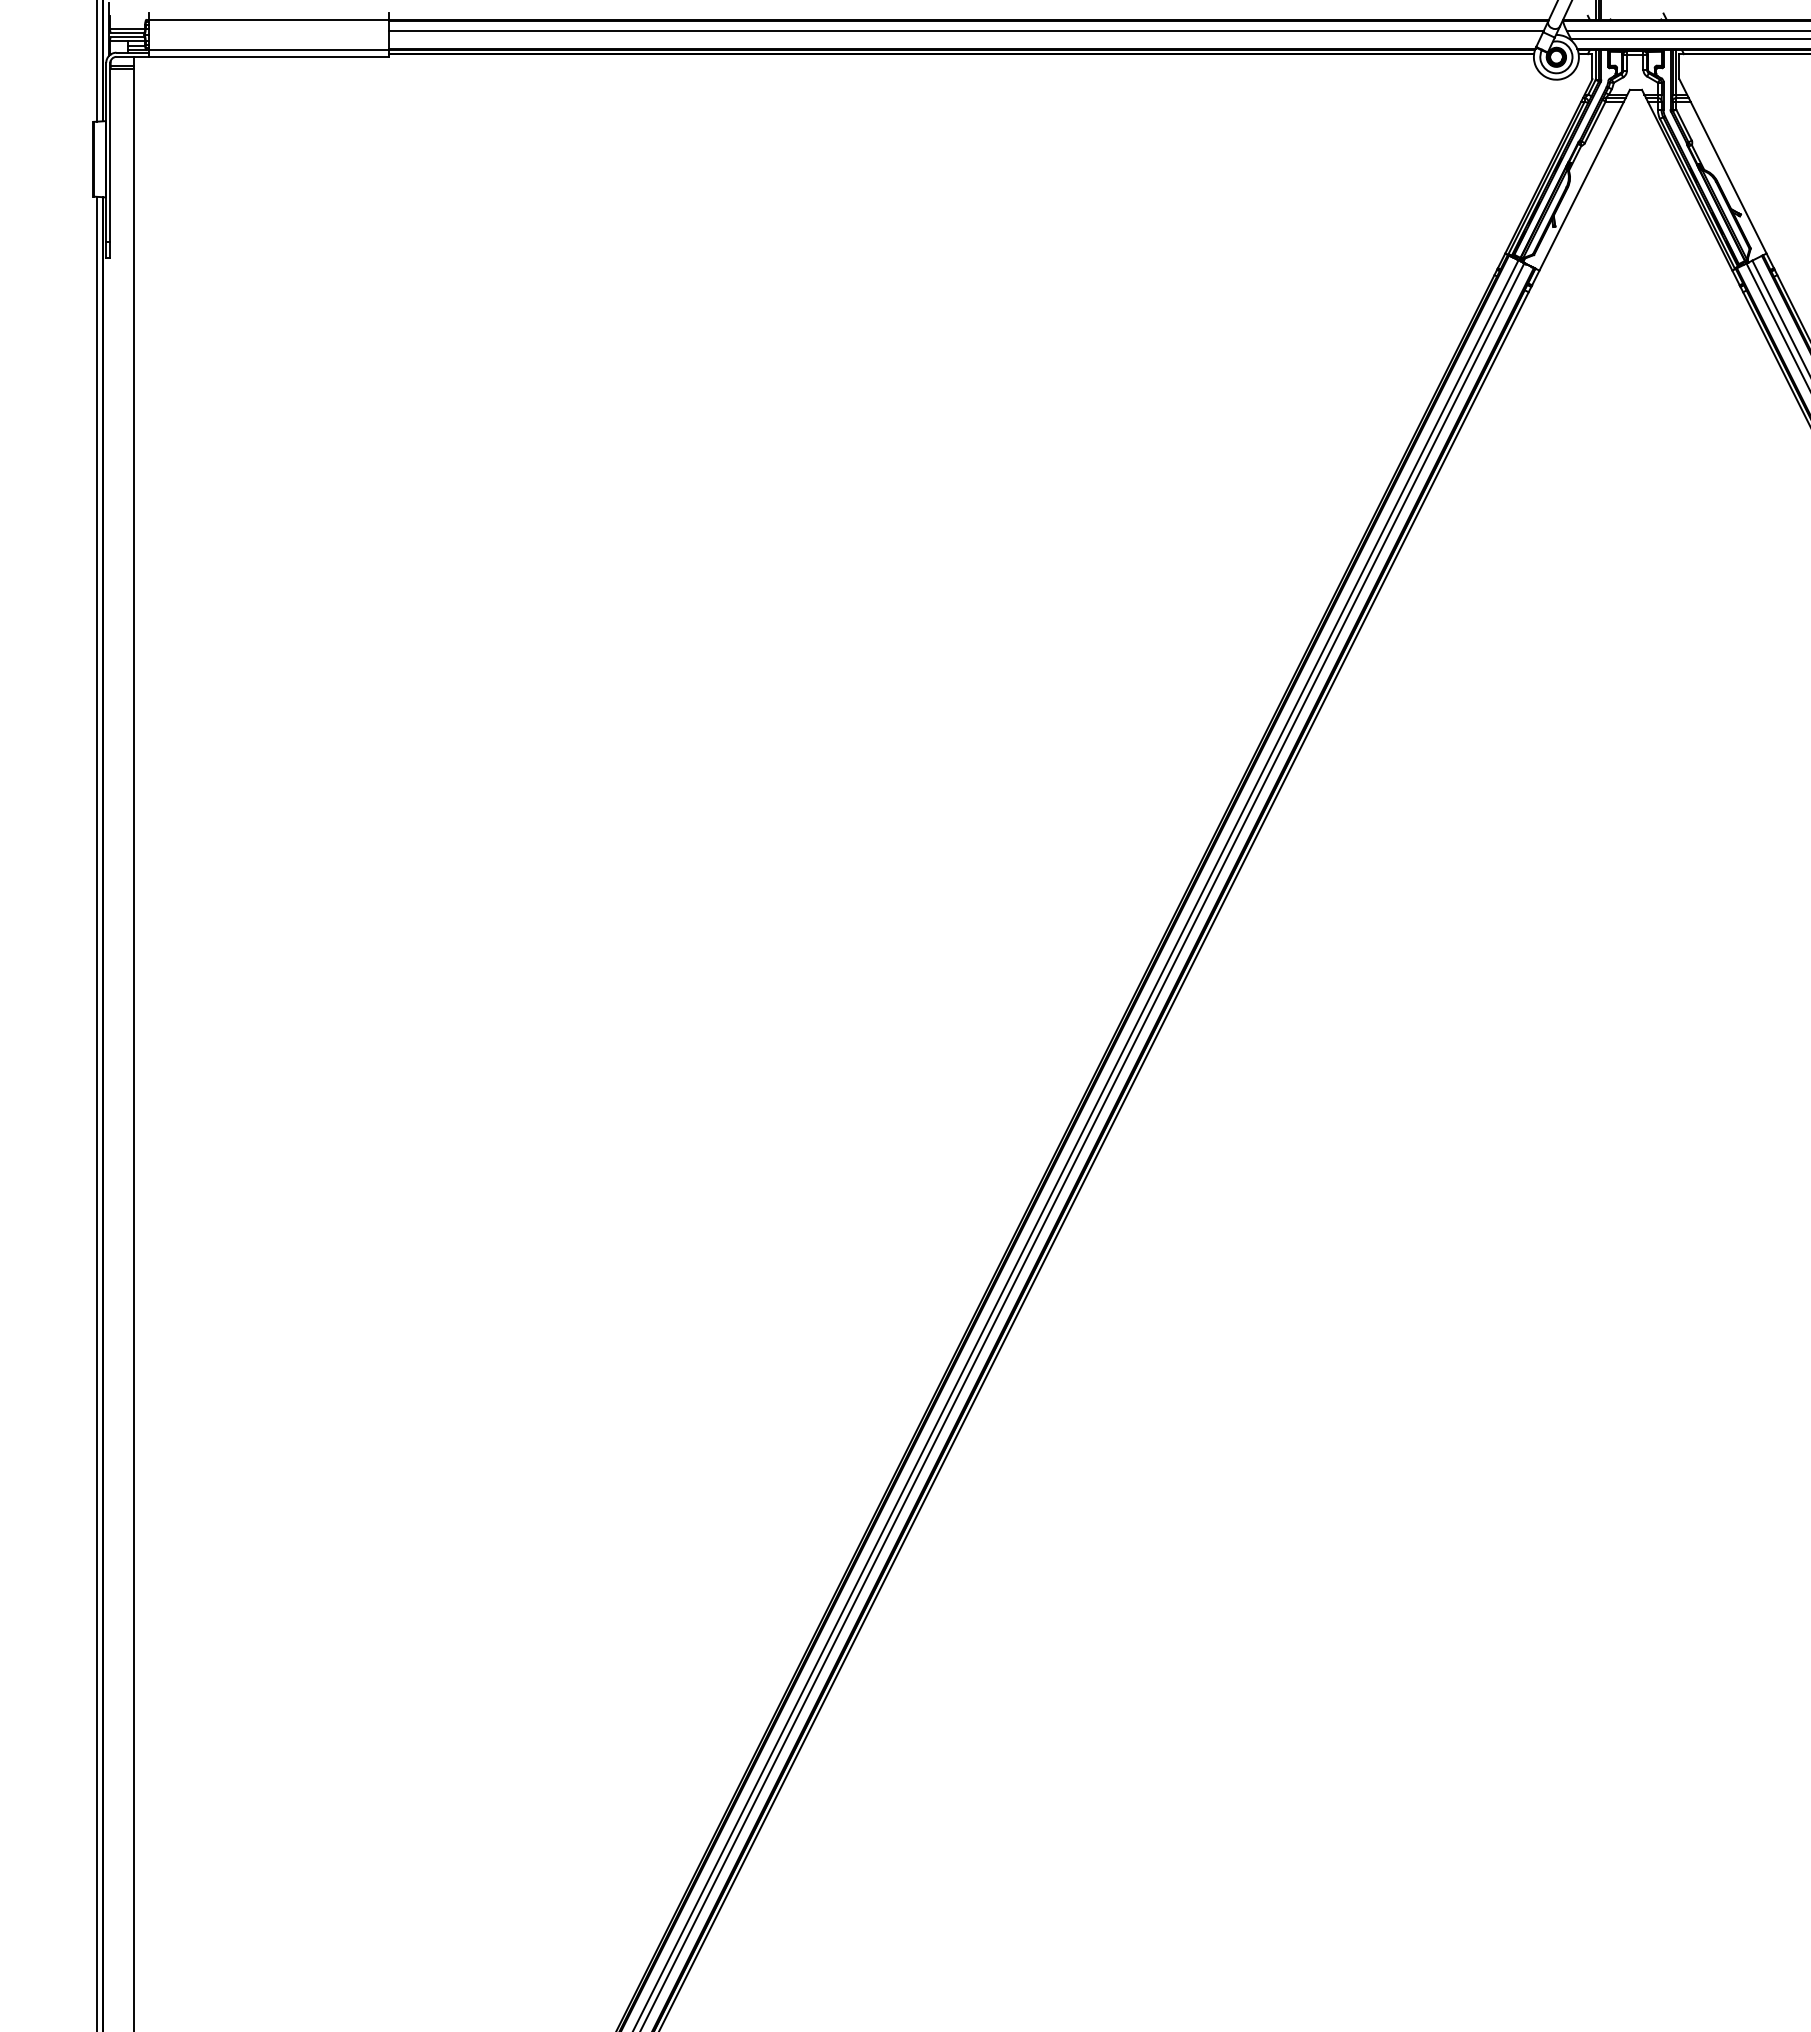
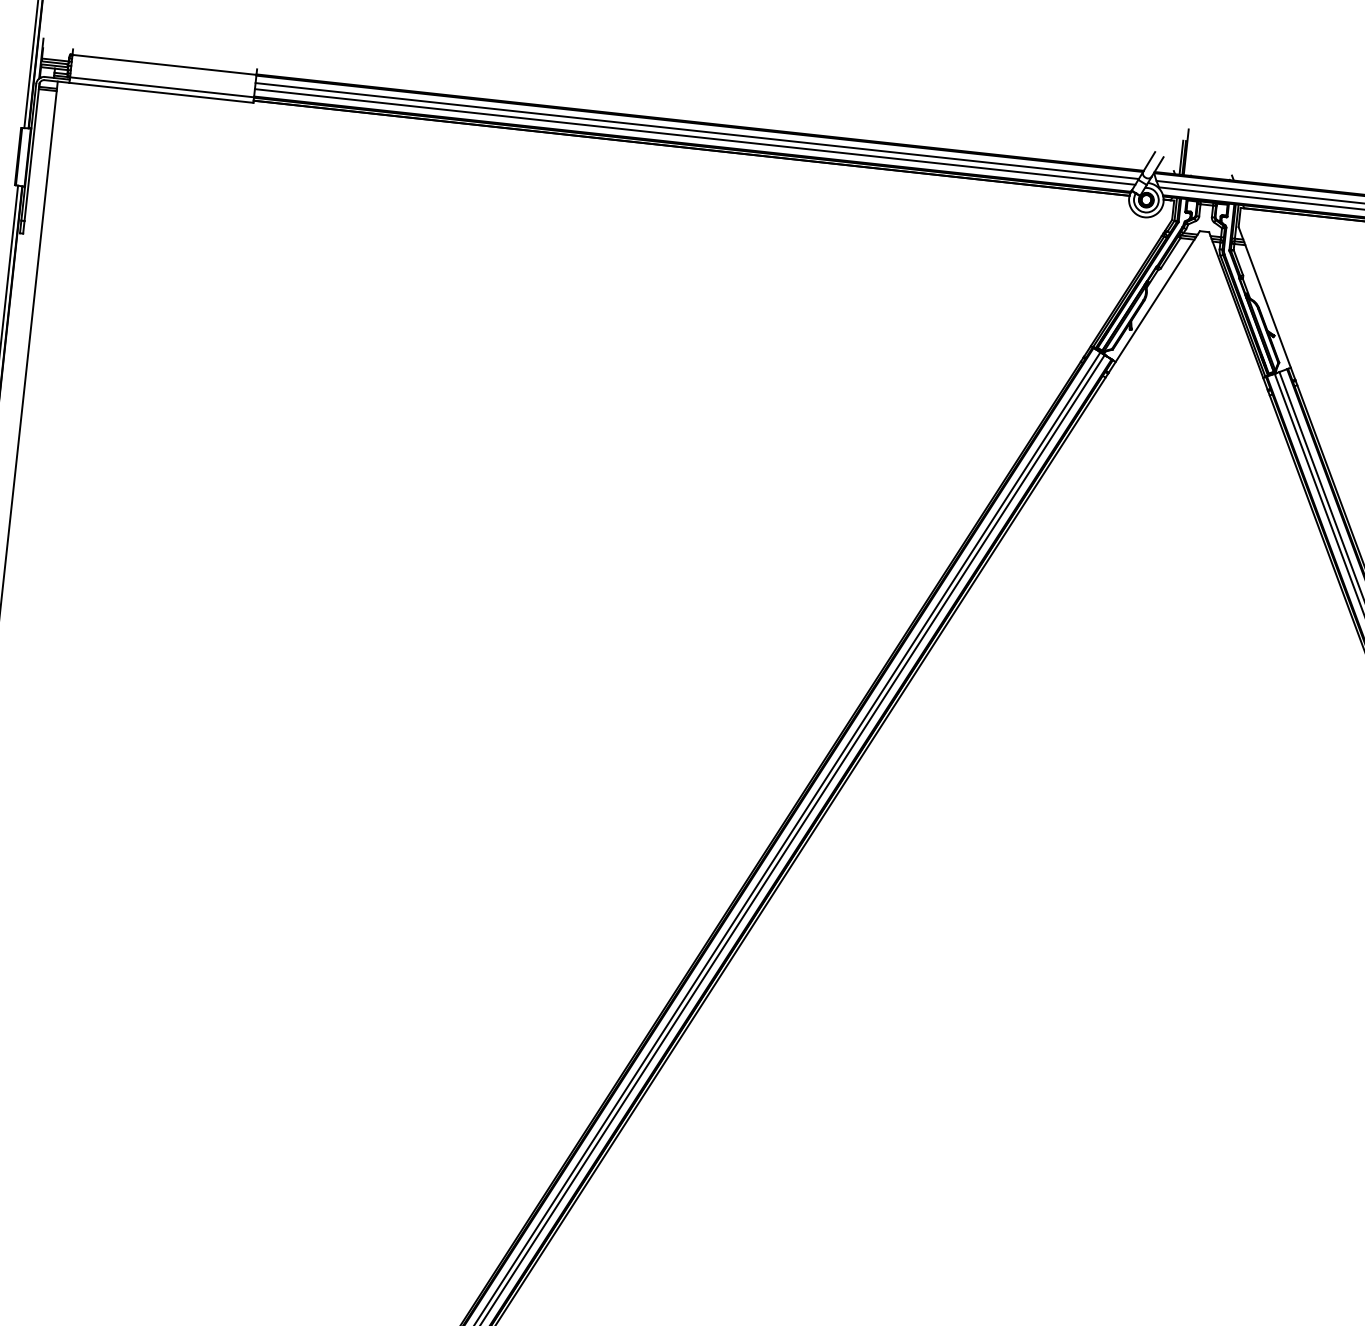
line: (964, 38) -> (695, 136), added

